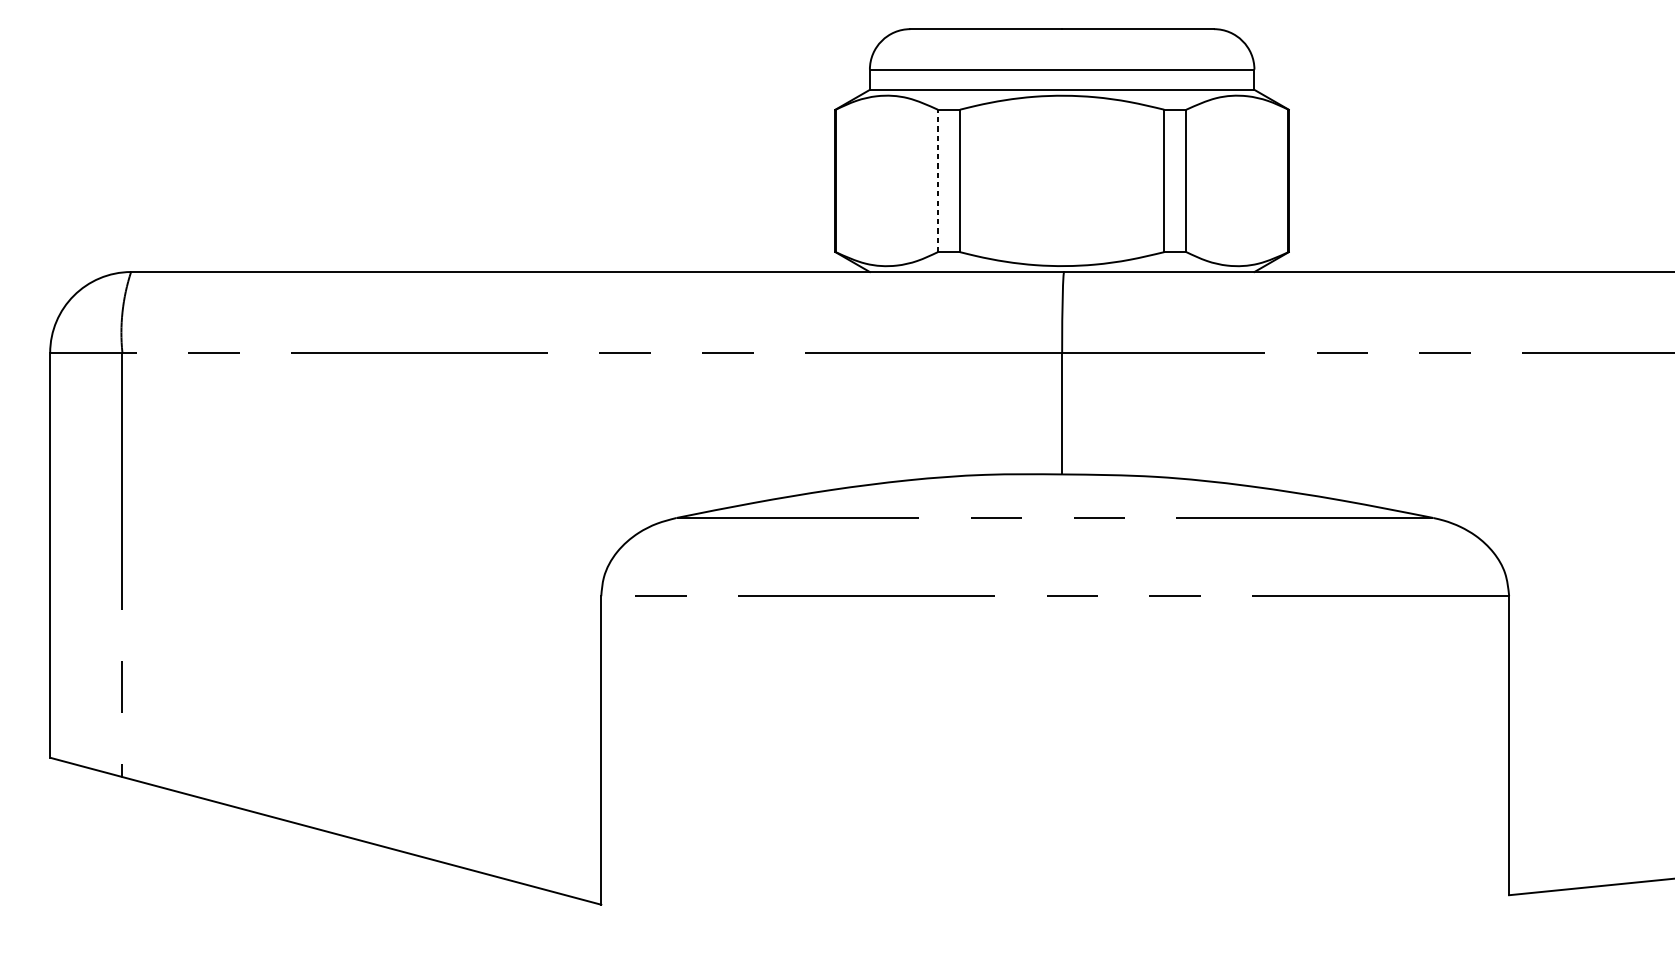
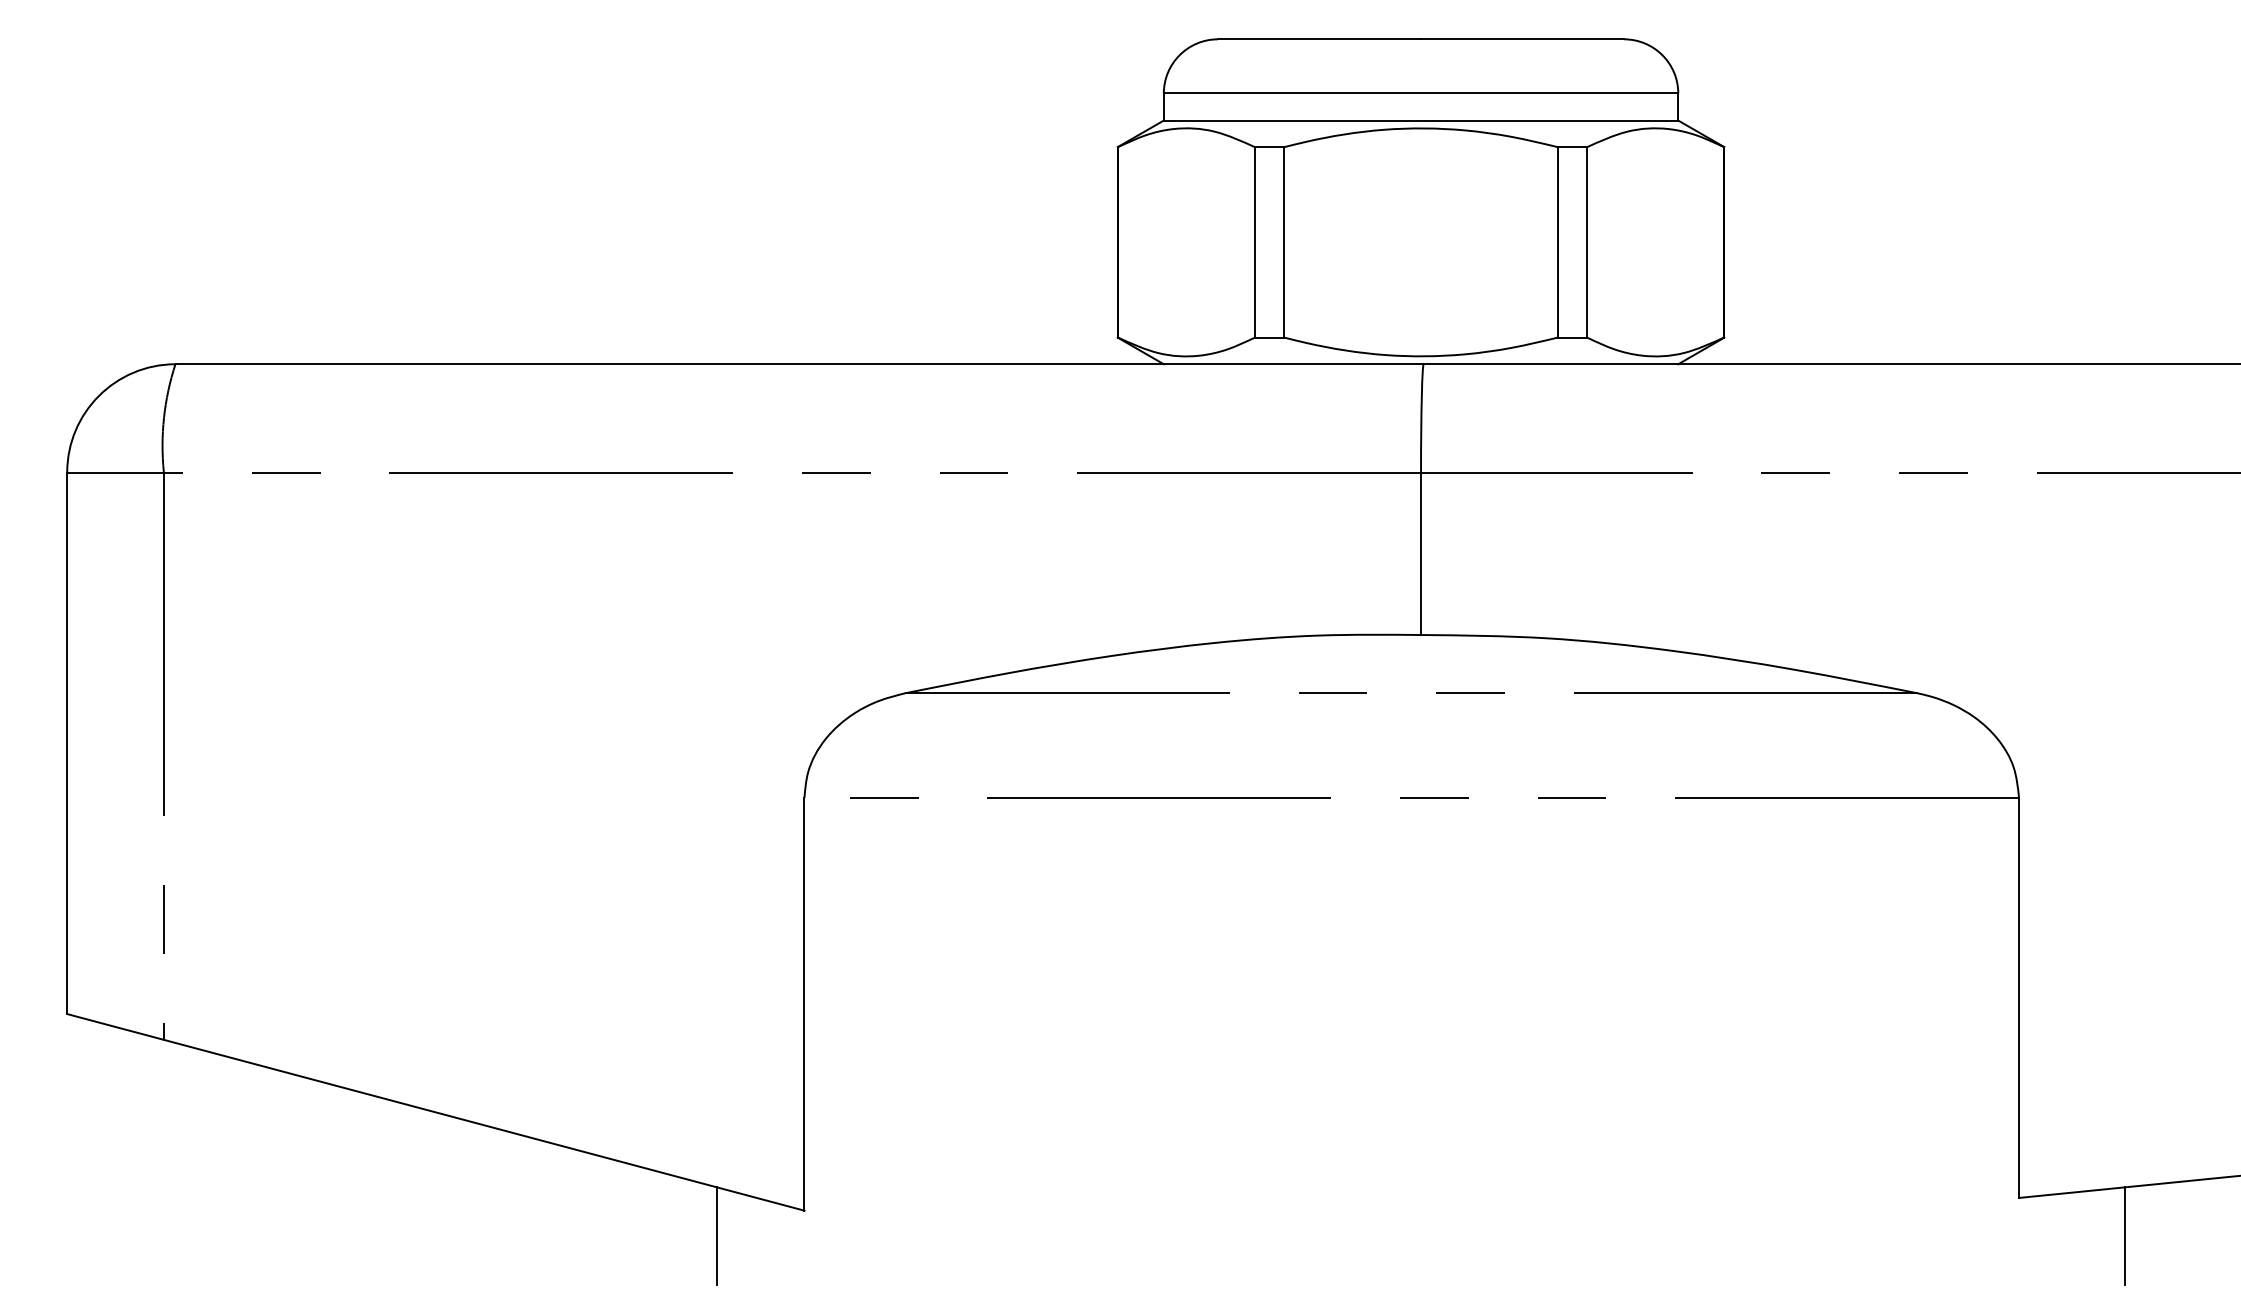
line: (937, 180) -> (1254, 241), dashed -> solid
line: (536, 923) -> (717, 1235), added
line: (1588, 923) -> (2125, 1235), added

